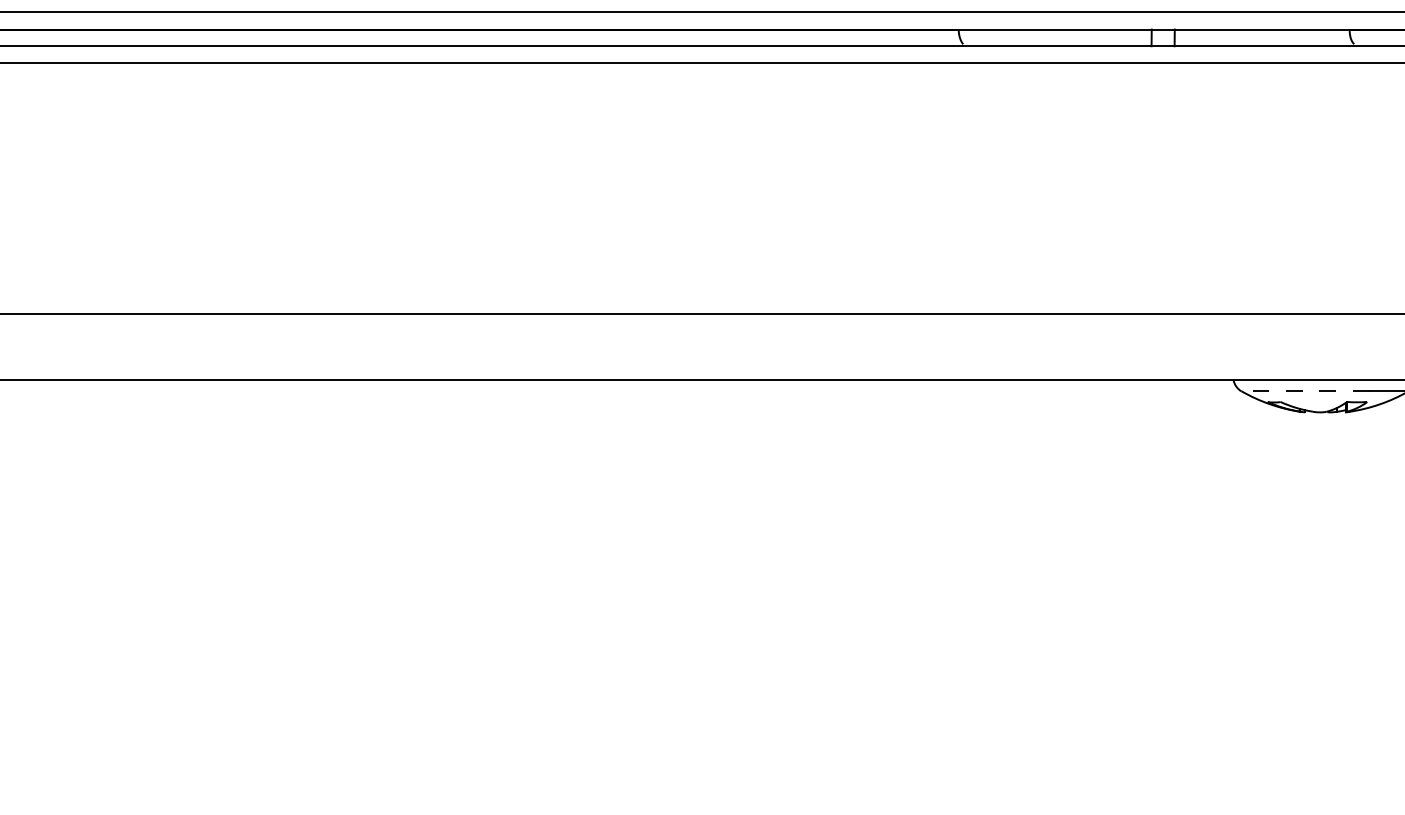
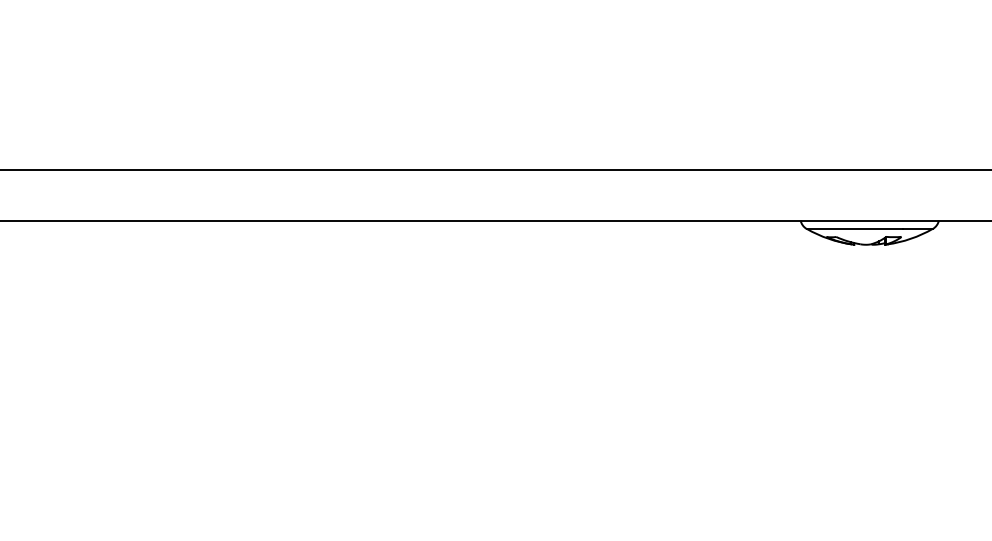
line: (1305, 391) -> (854, 229), dashed -> solid

